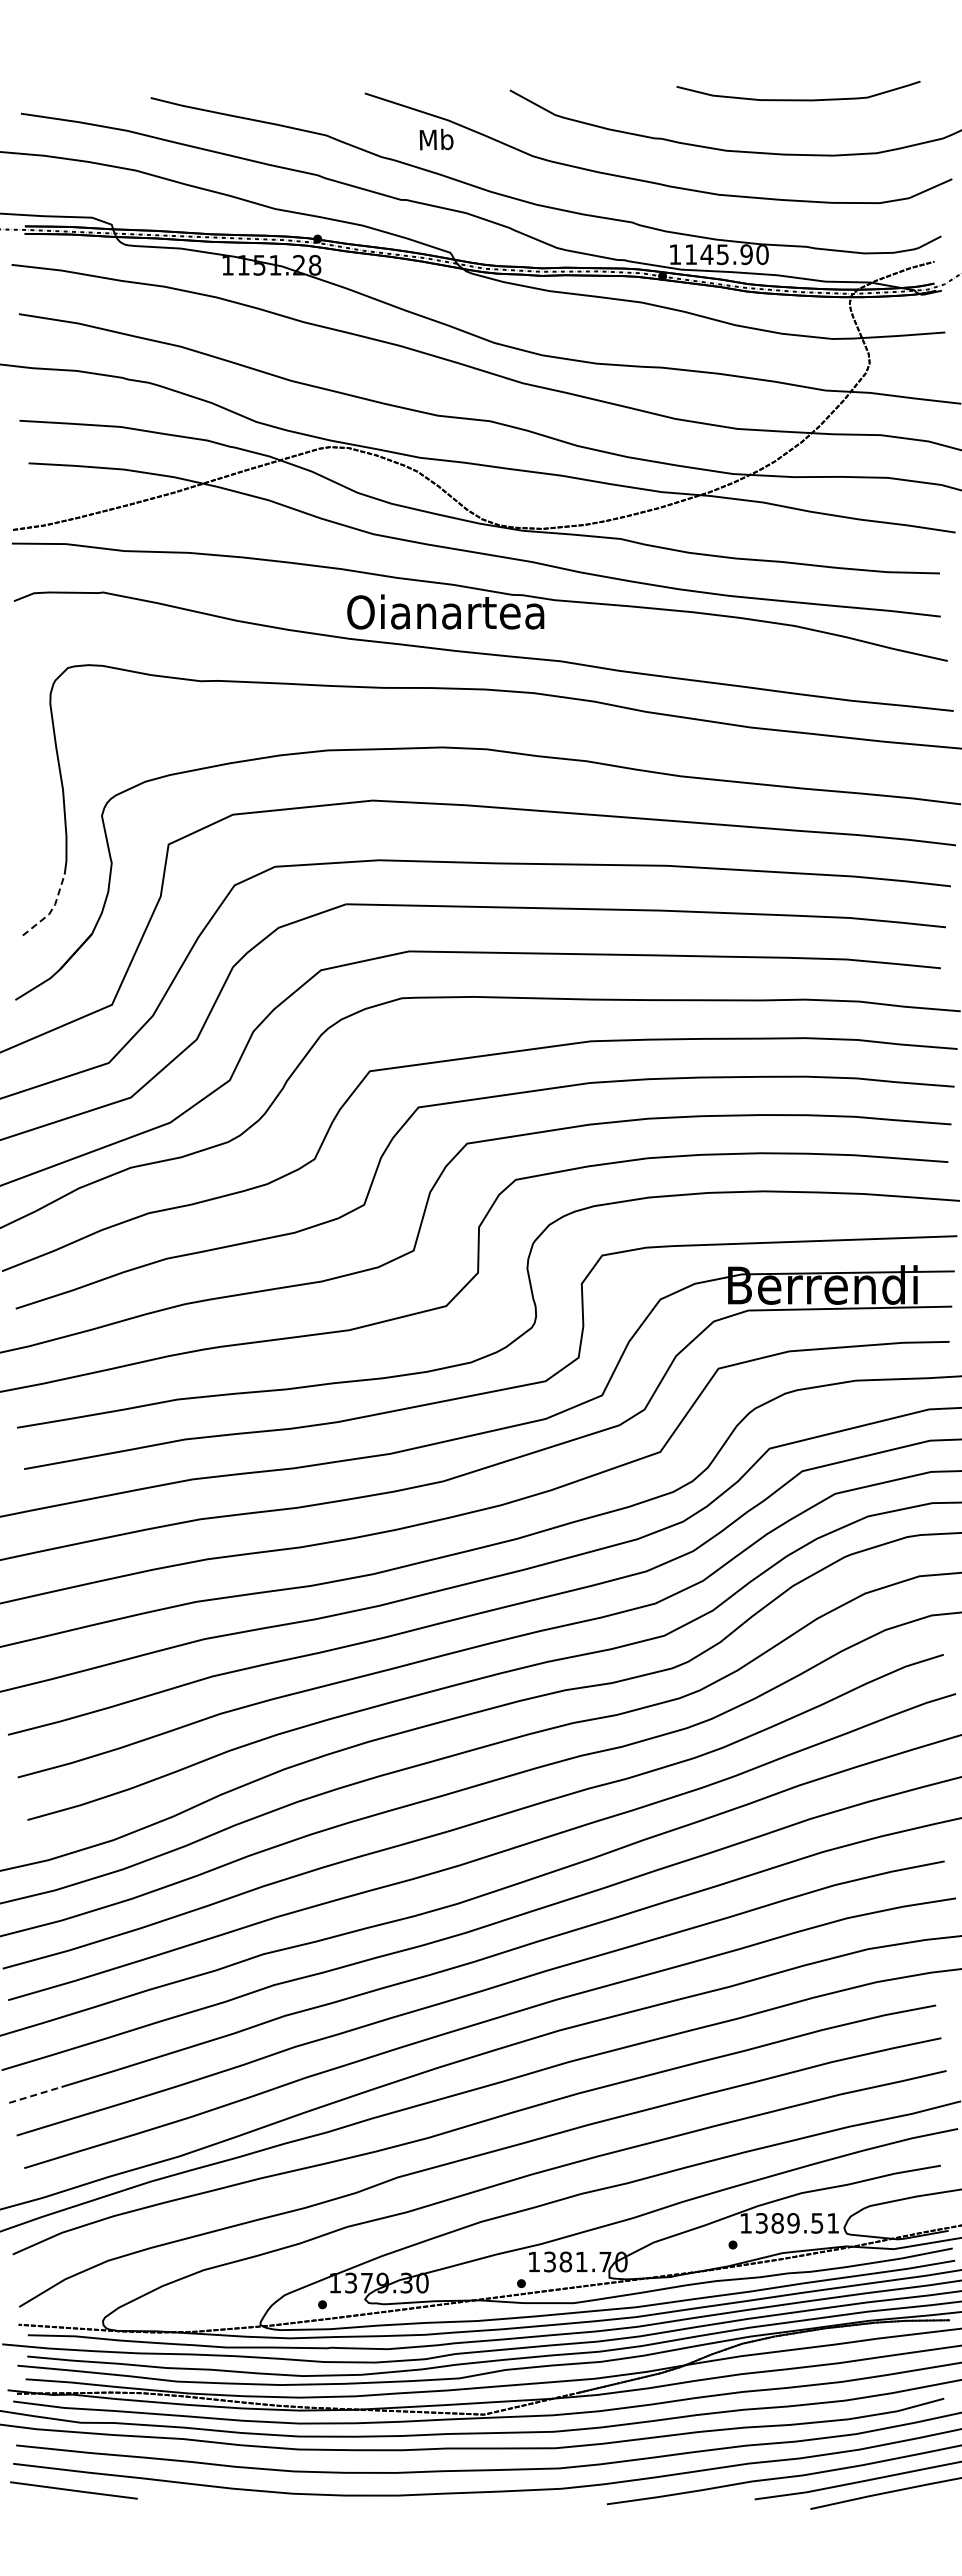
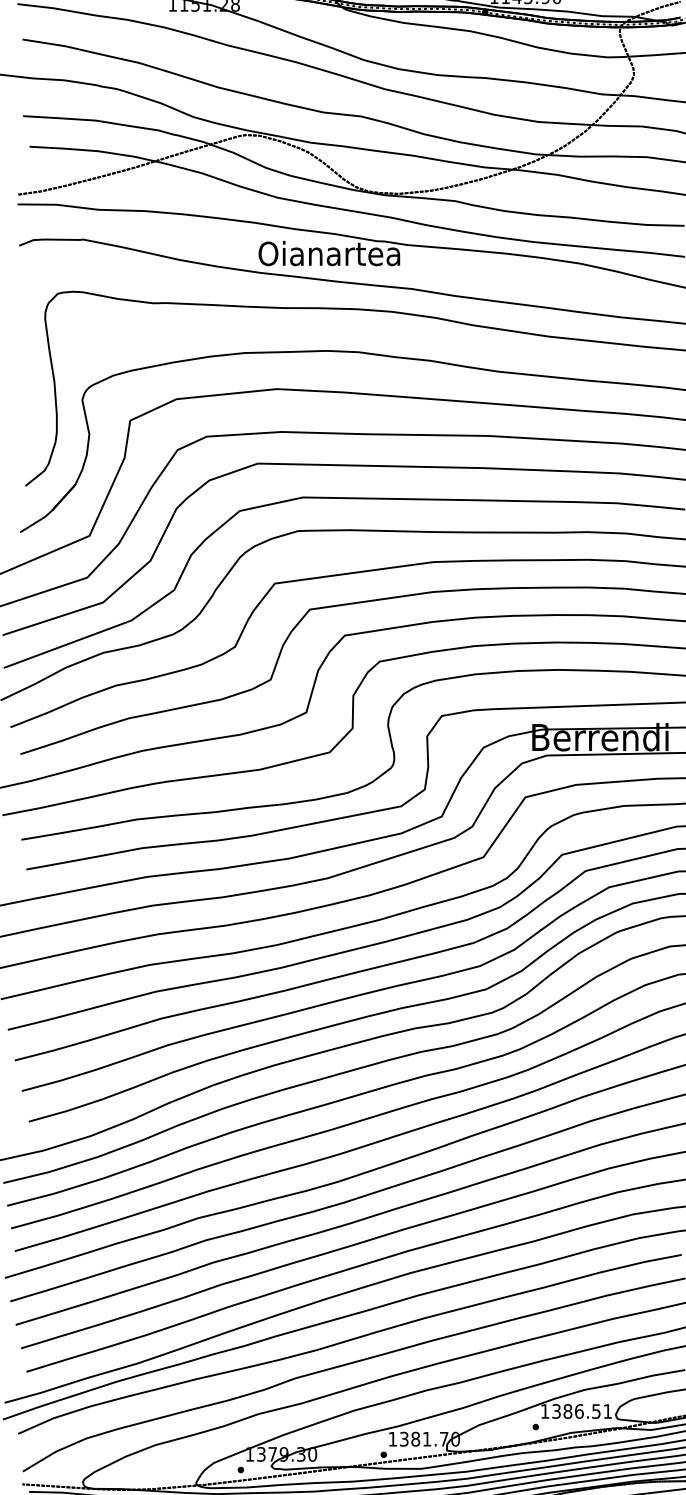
line: (51, 910) -> (46, 468), dashed -> solid
line: (35, 2094) -> (34, 1318), dashed -> solid
text: (793, 2223) -> (579, 1411), 1389.51 -> 1386.51

